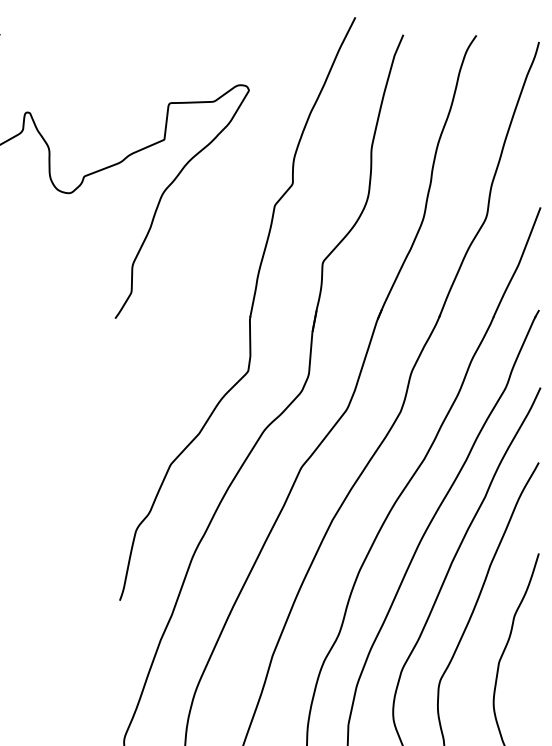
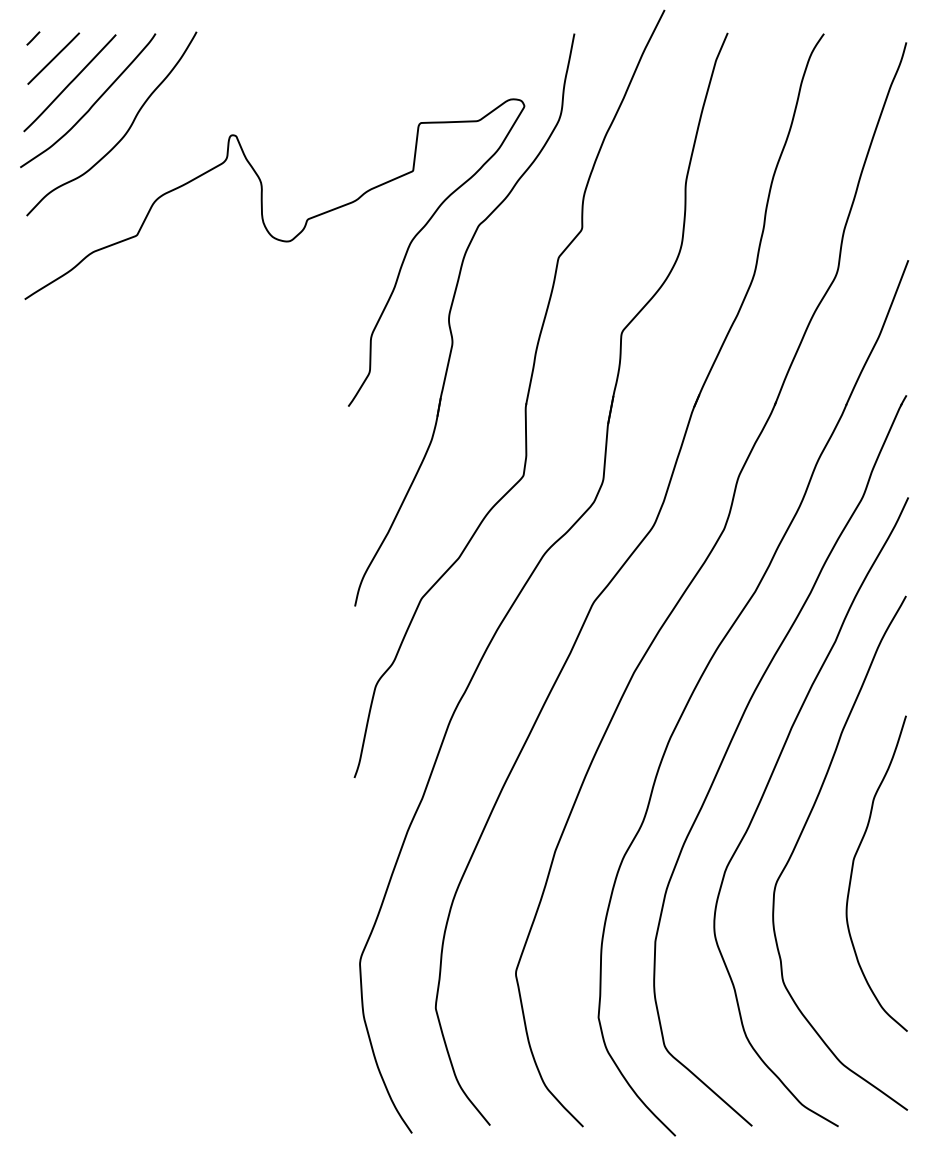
part: (192, 250) -> (450, 316), added

